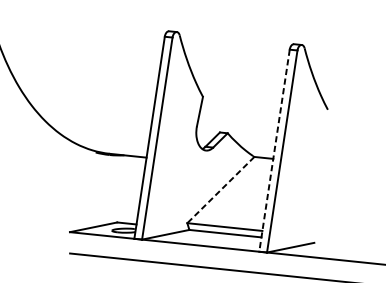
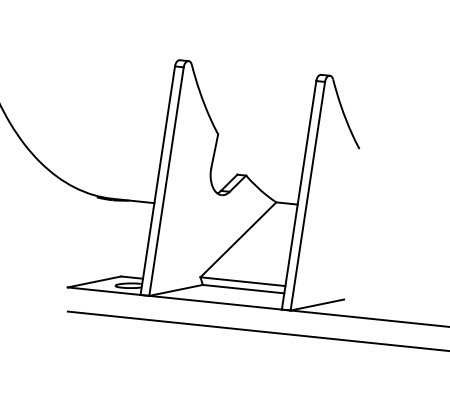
line: (274, 150) -> (299, 195), dashed -> solid
line: (220, 190) -> (238, 240), dashed -> solid

